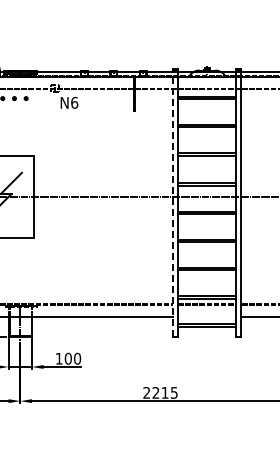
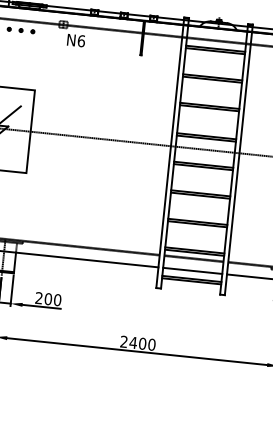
line: (172, 203) -> (169, 153), dashed -> solid
line: (206, 316) -> (192, 270), added
text: (58, 358) -> (38, 297), 100 -> 200
text: (164, 392) -> (142, 343), 2215 -> 2400

